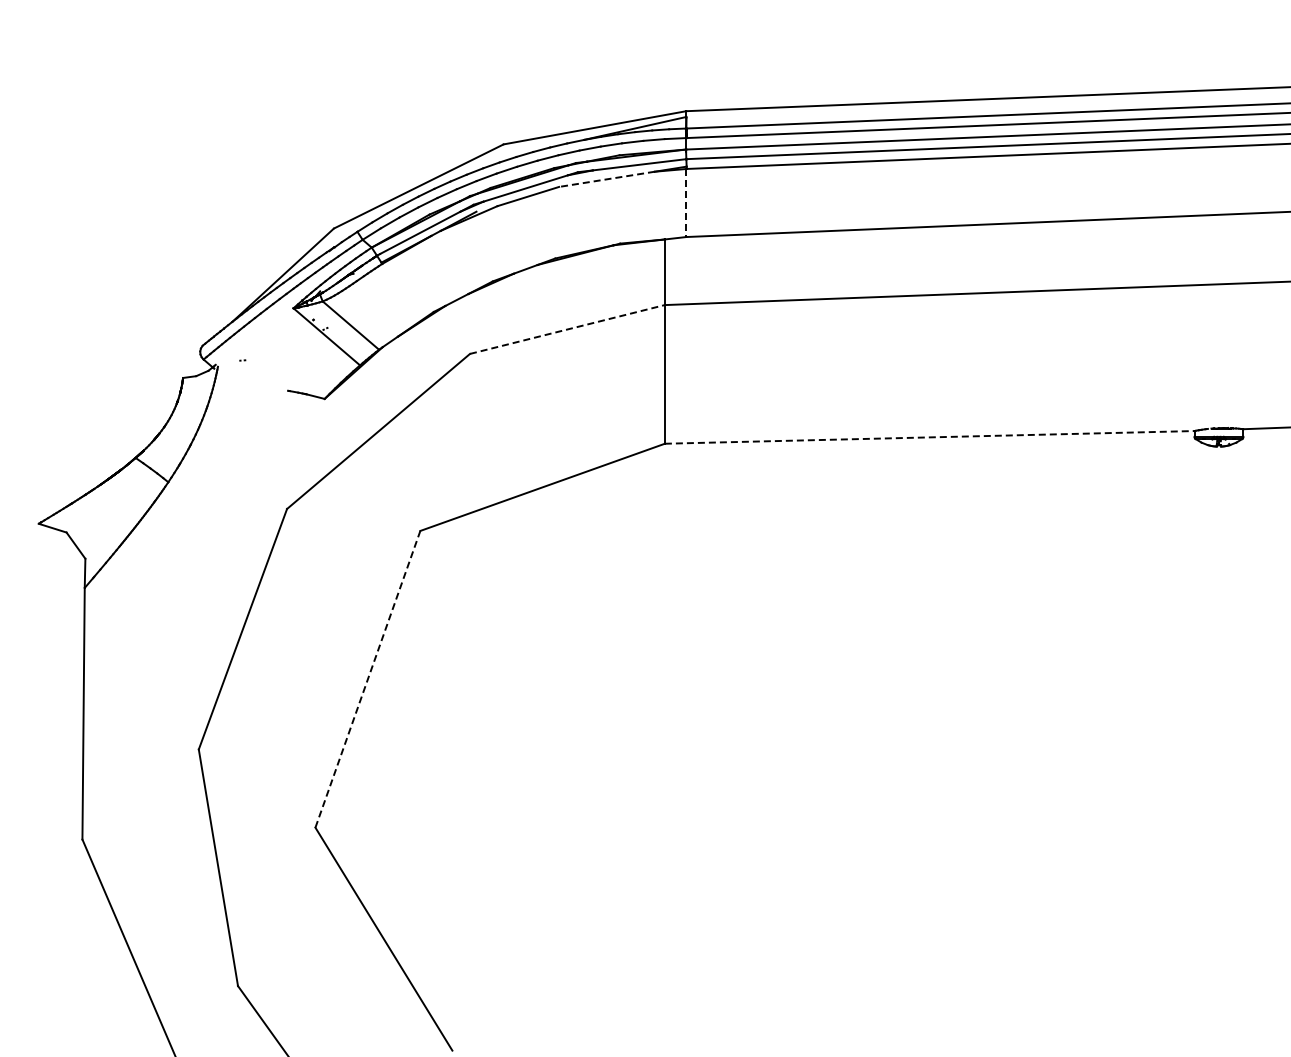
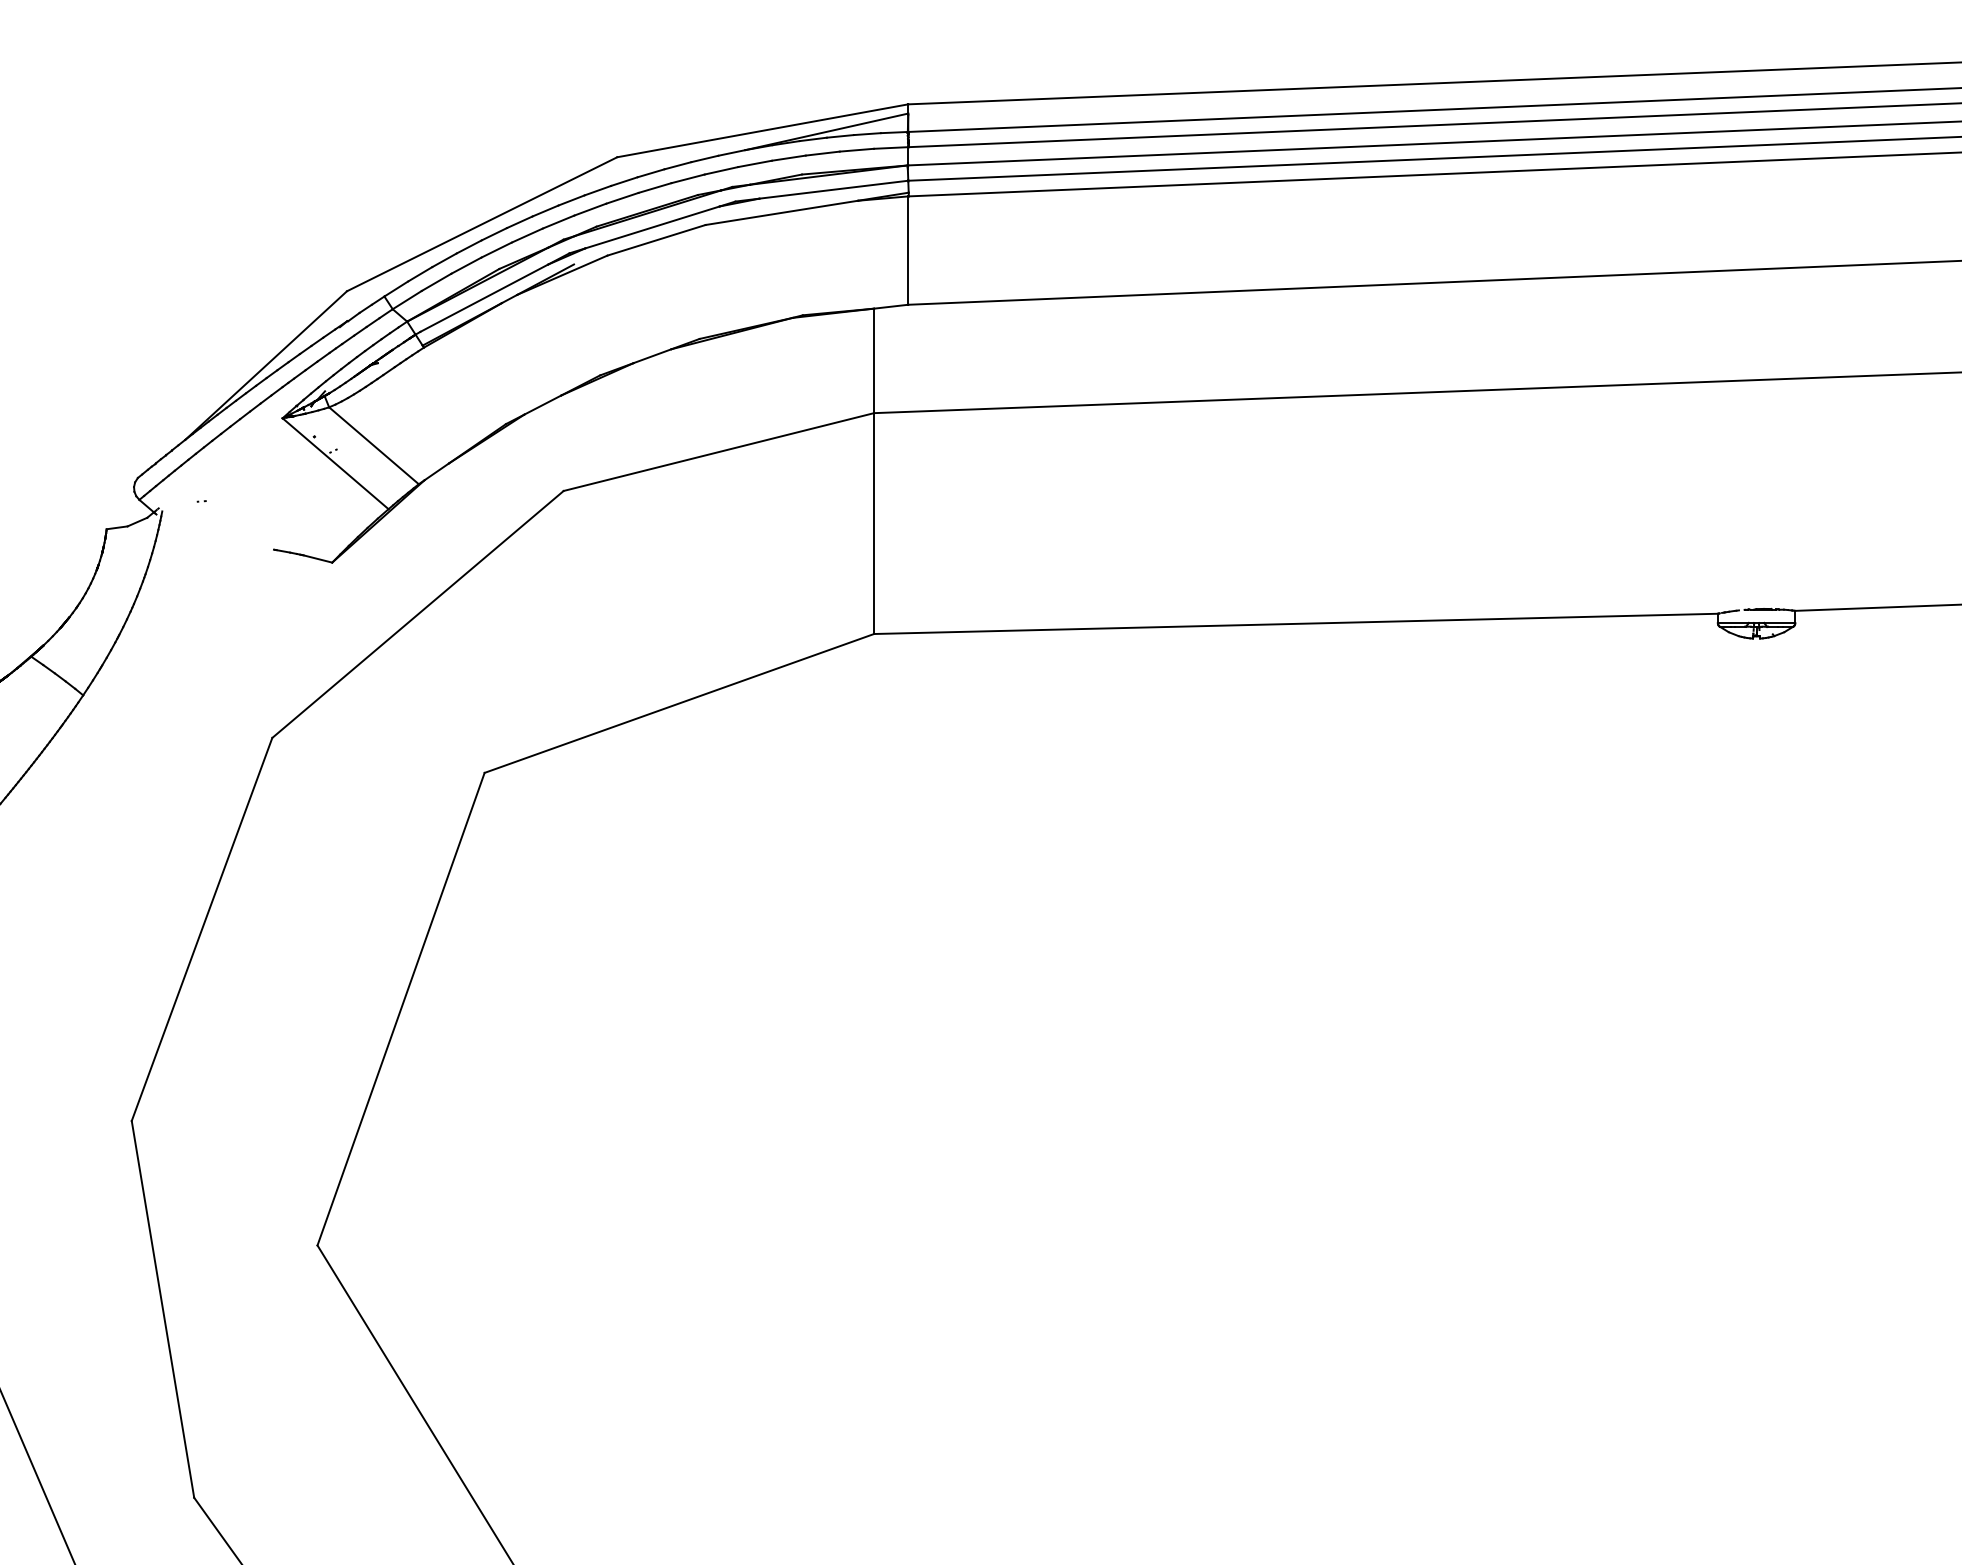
line: (607, 179) -> (782, 213), dashed -> solid
line: (686, 203) -> (908, 251), dashed -> solid
line: (567, 329) -> (718, 452), dashed -> solid
line: (929, 437) -> (1295, 624), dashed -> solid
line: (368, 678) -> (402, 1007), dashed -> solid

